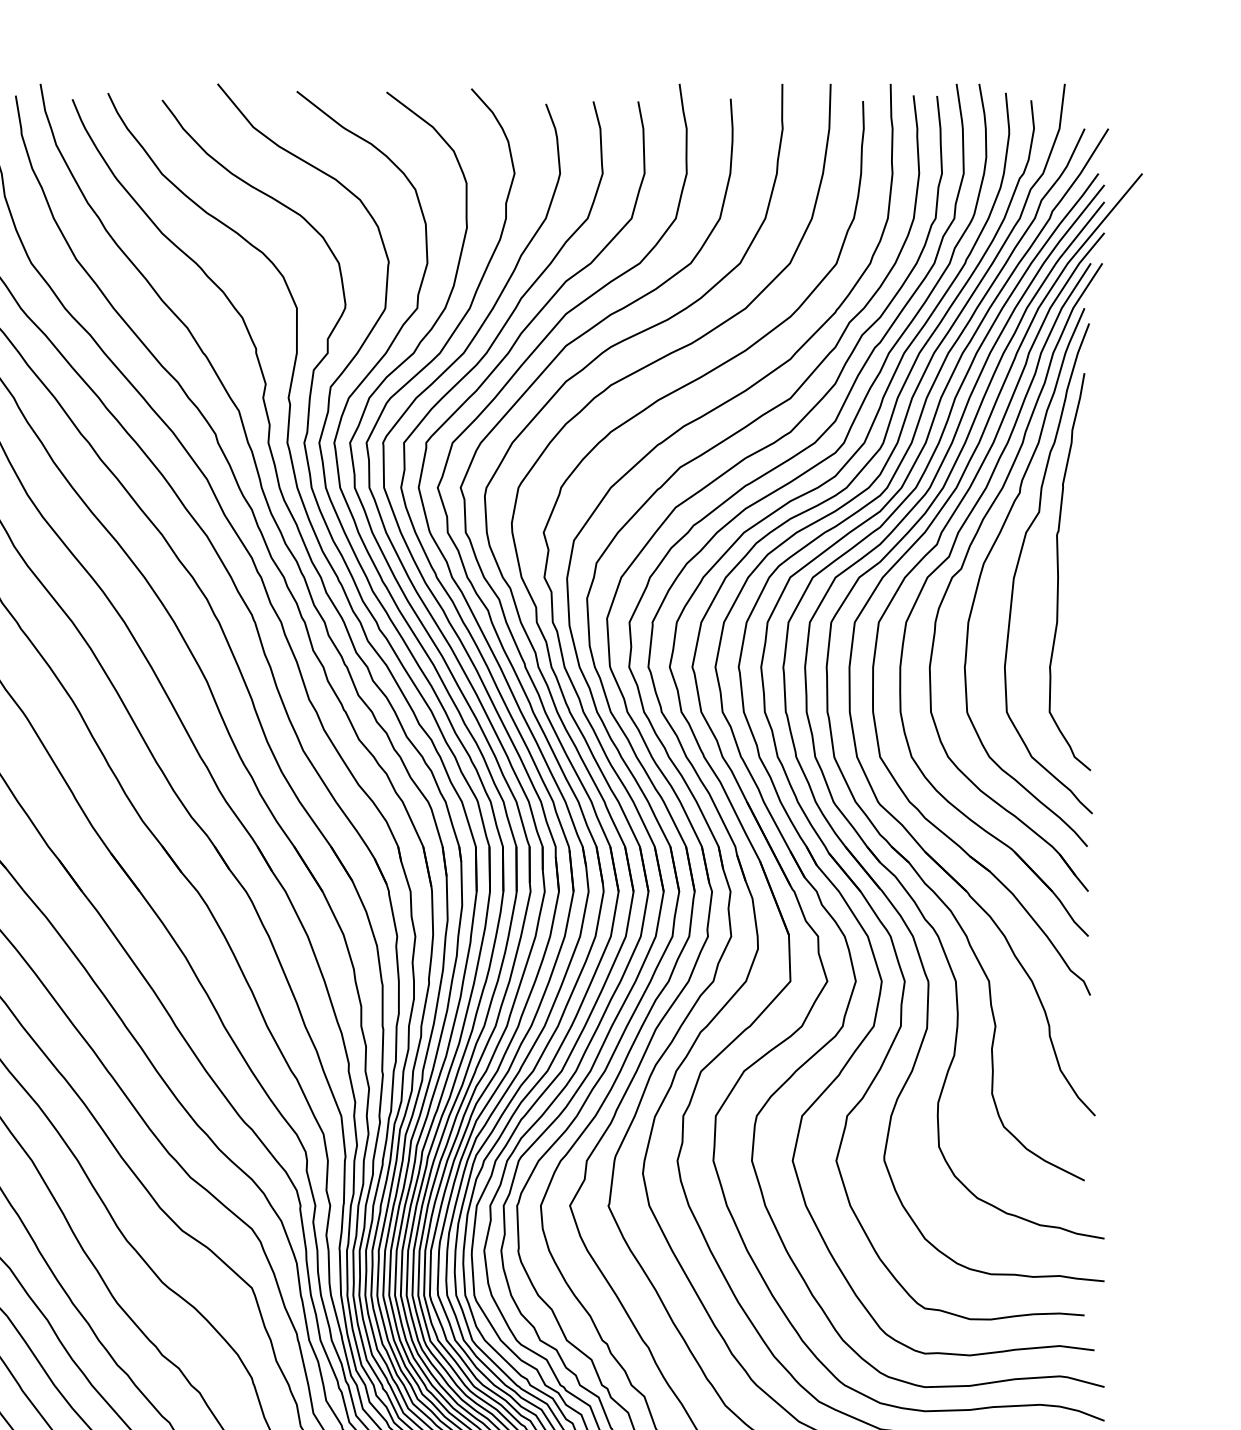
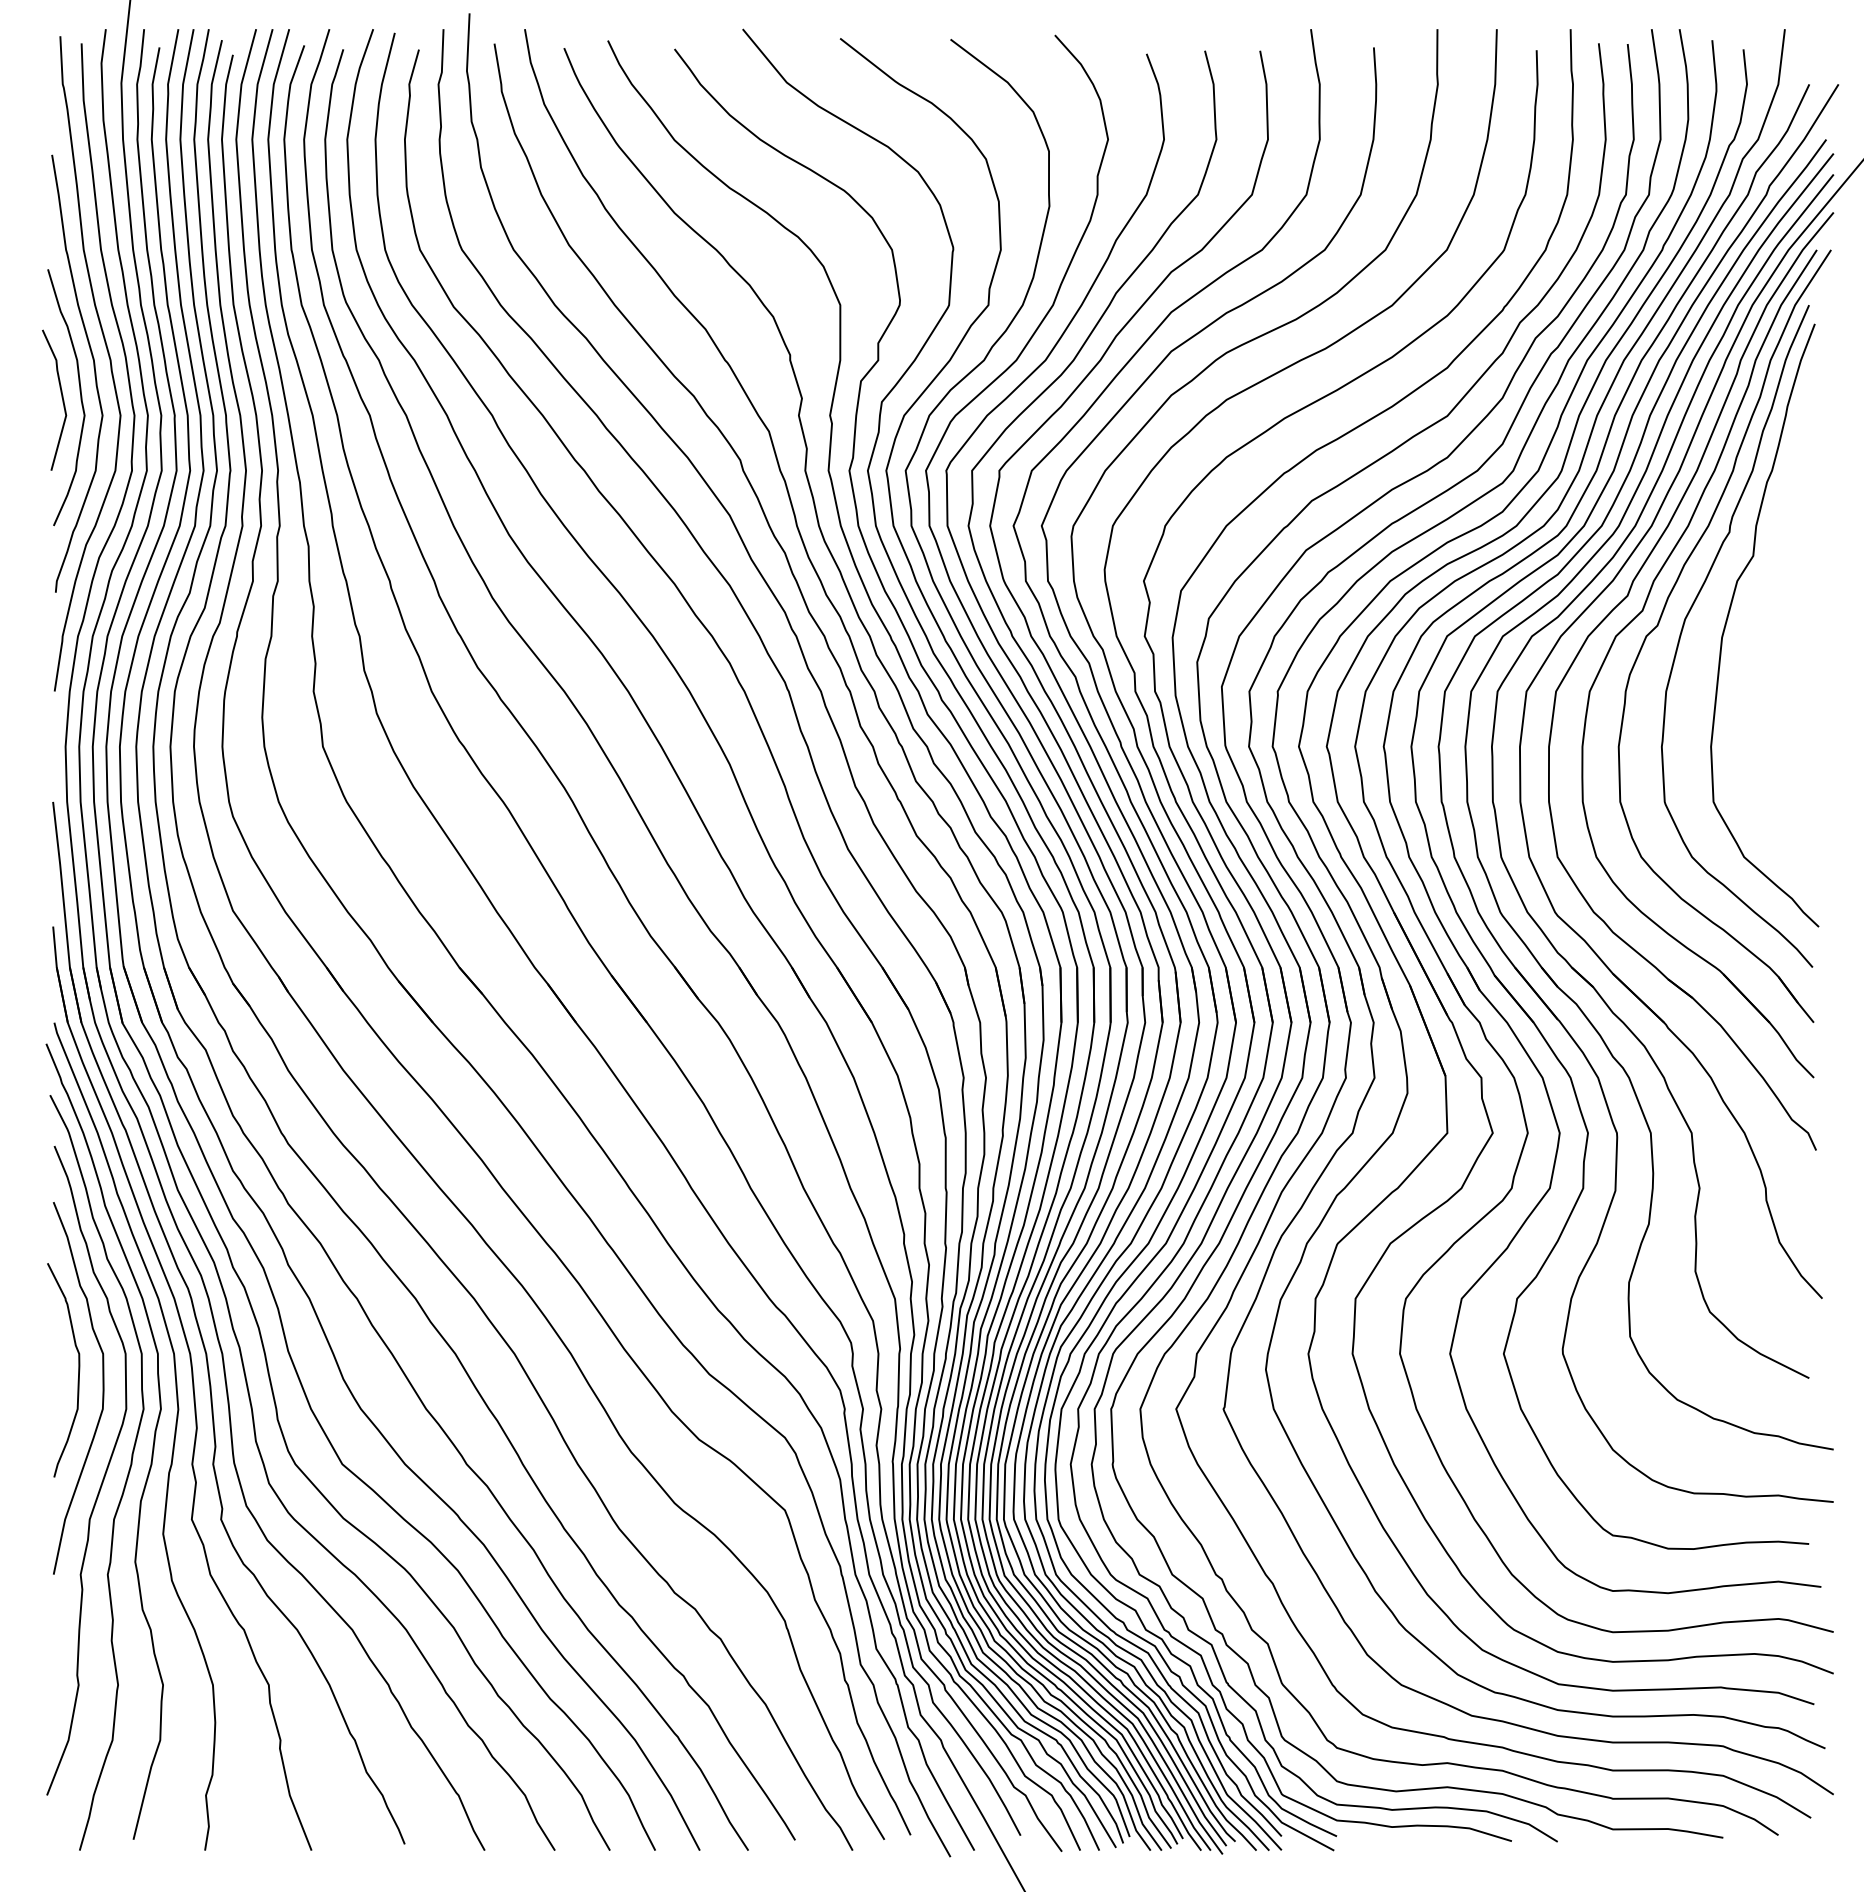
curve: (1058, 571) -> (1777, 629), removed

